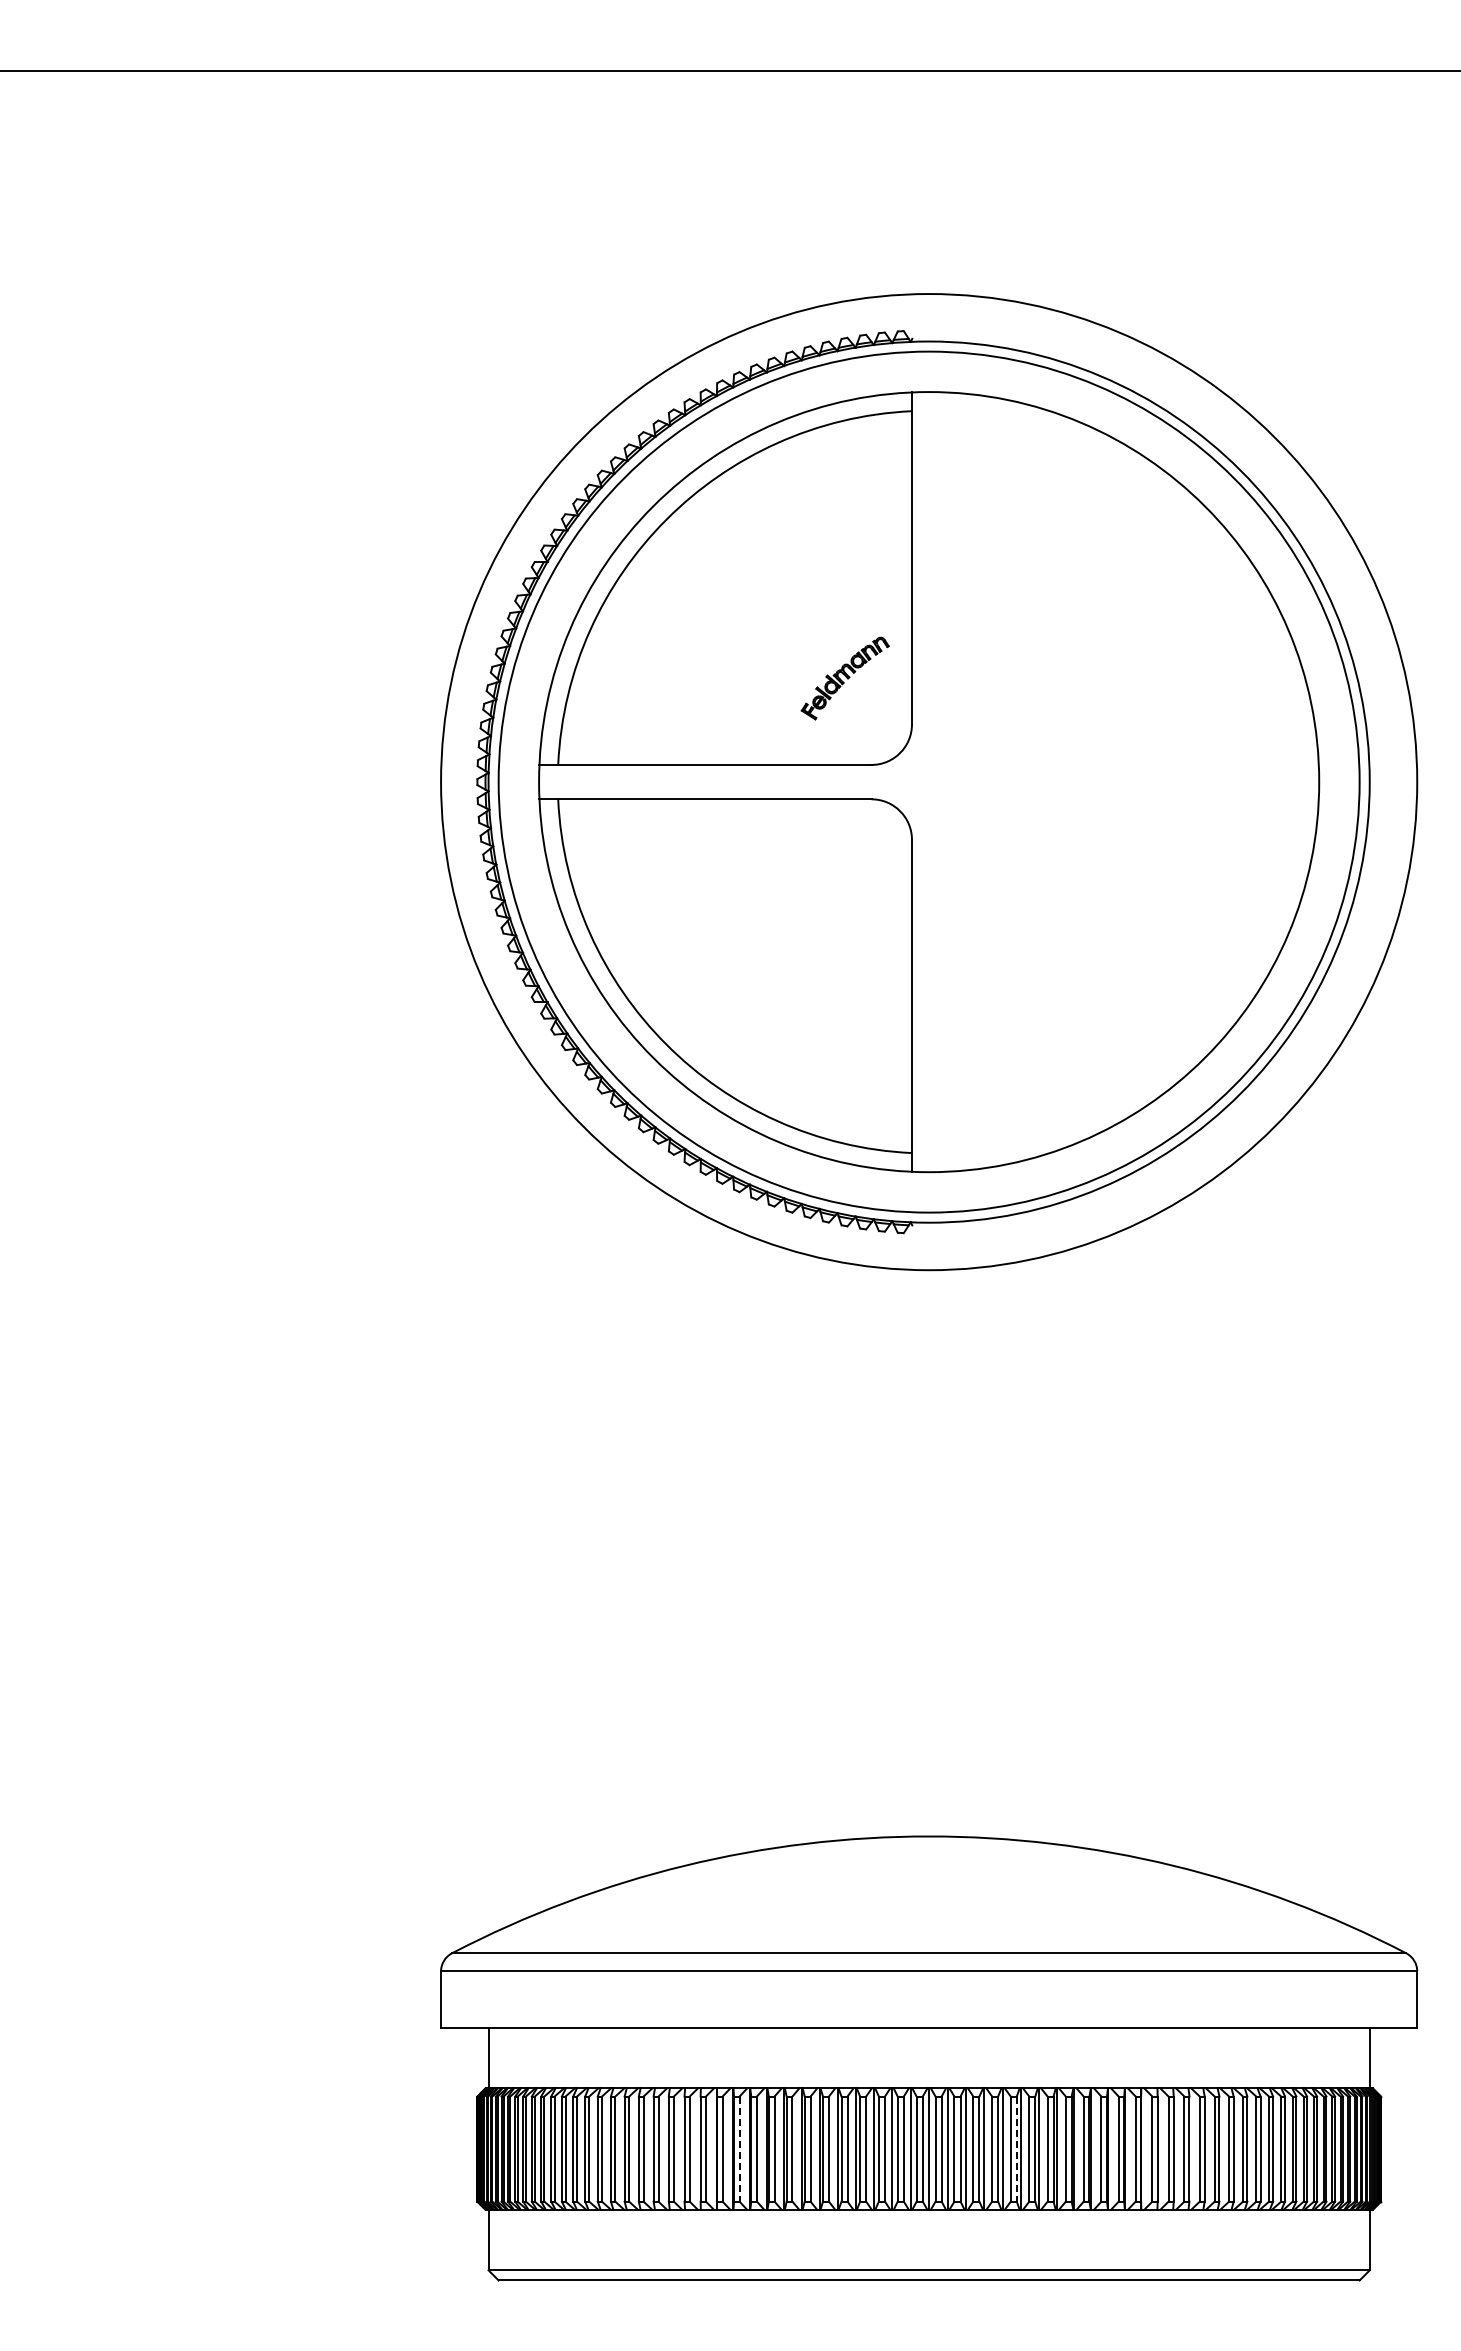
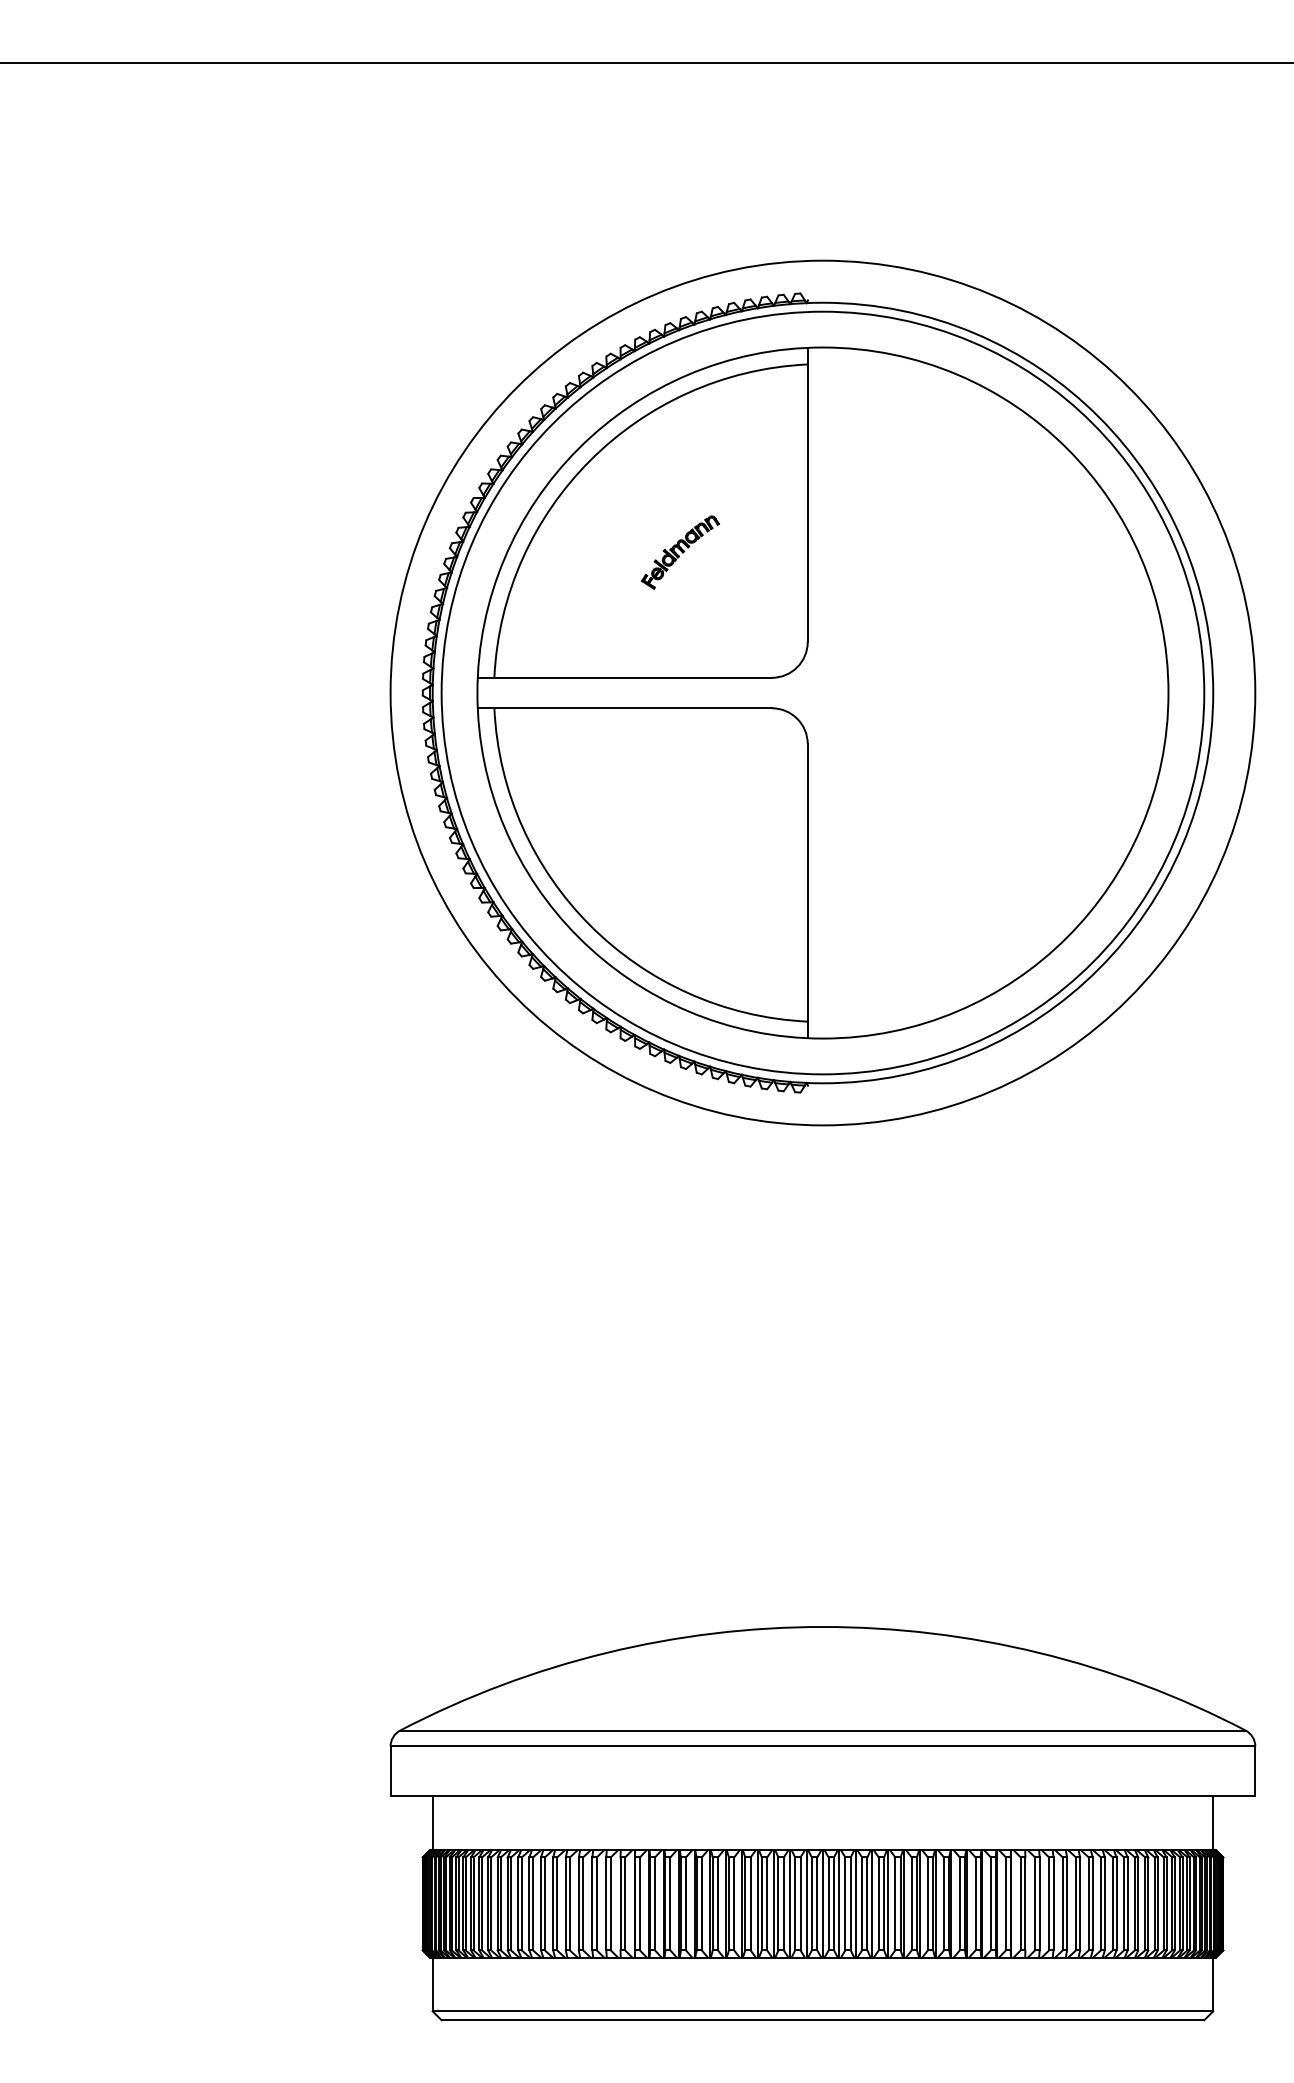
part: (844, 678) -> (679, 552), moved
line: (739, 2149) -> (654, 1904), dashed -> solid
line: (1016, 2149) -> (900, 1904), dashed -> solid

